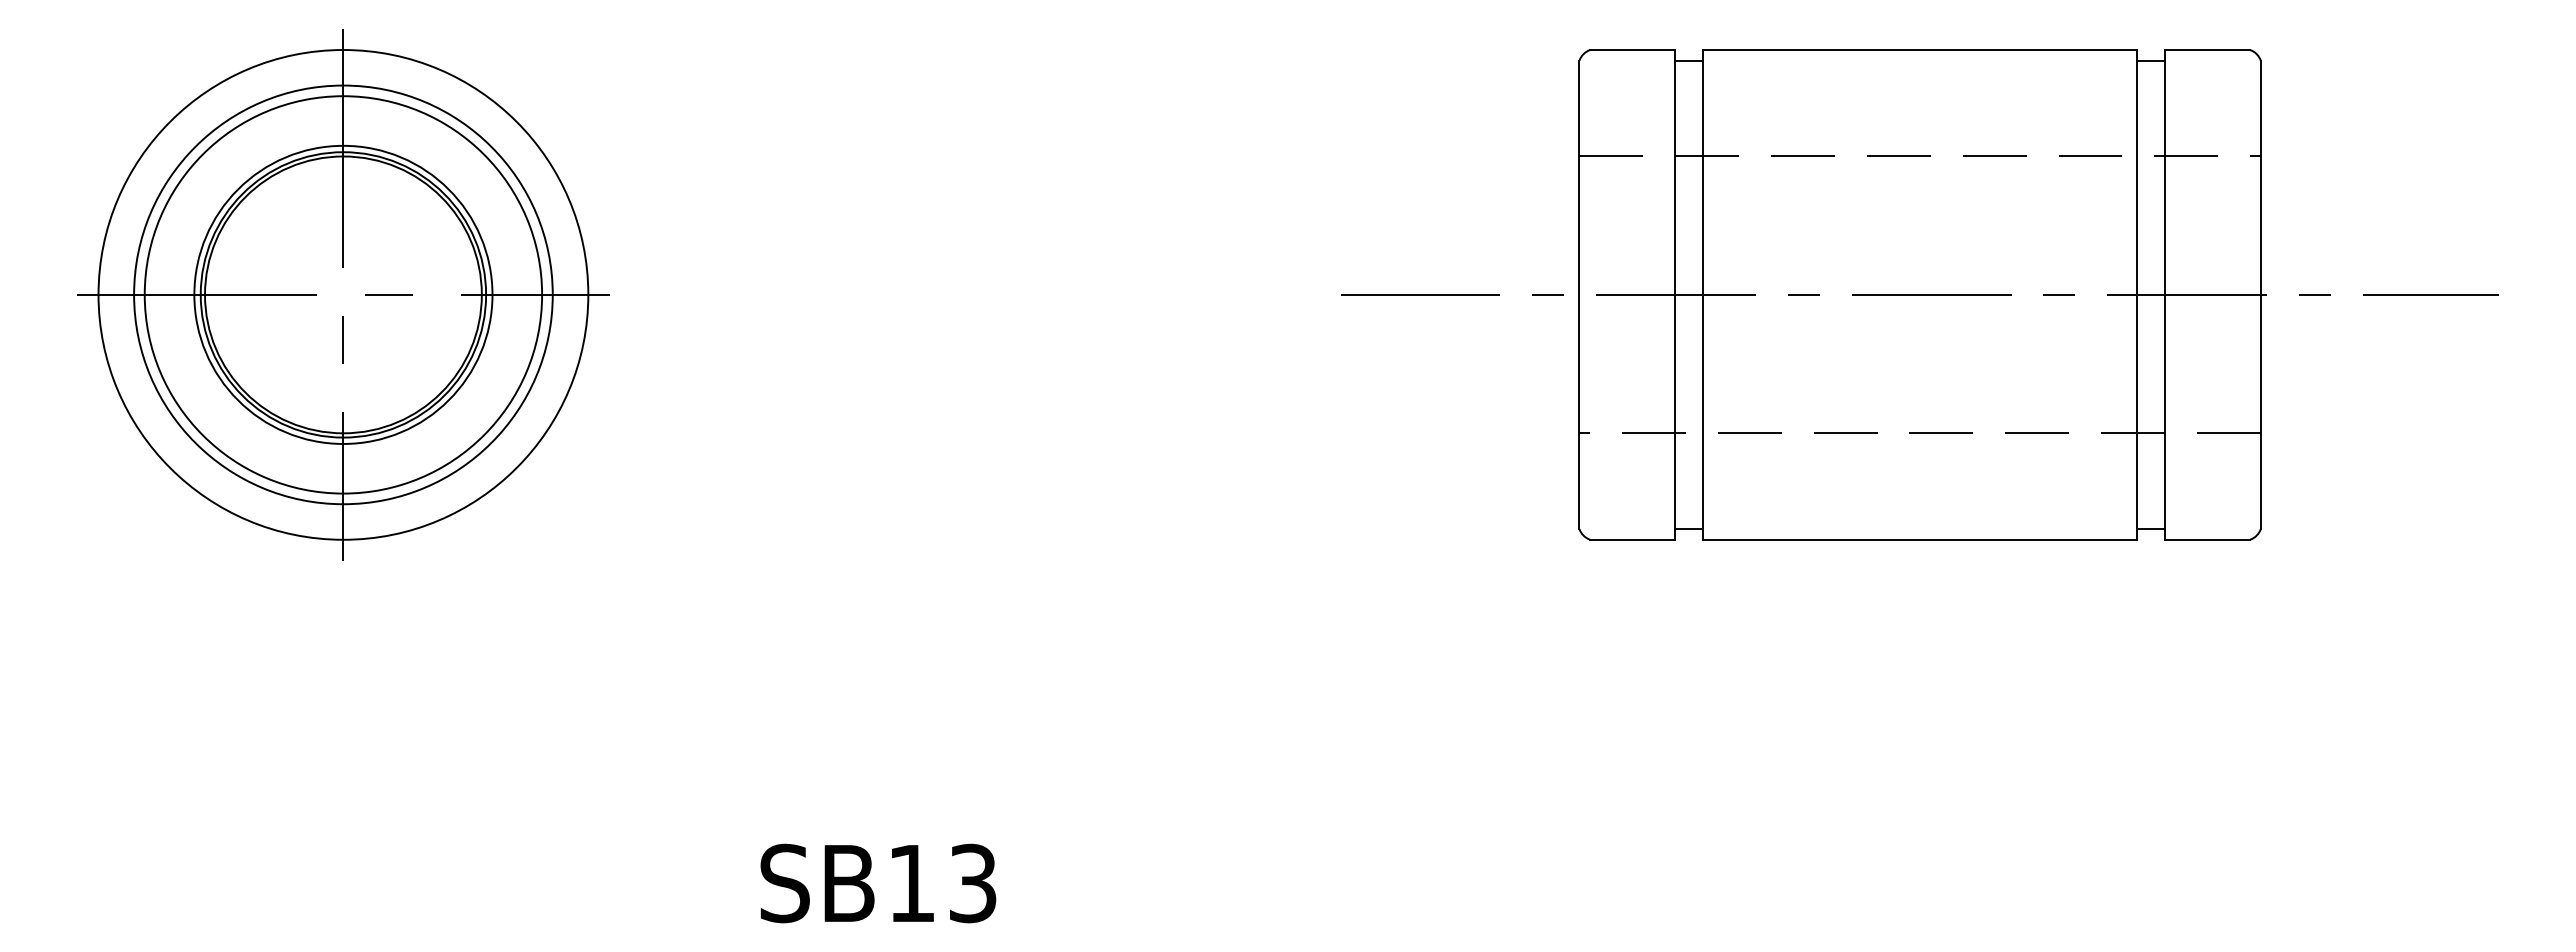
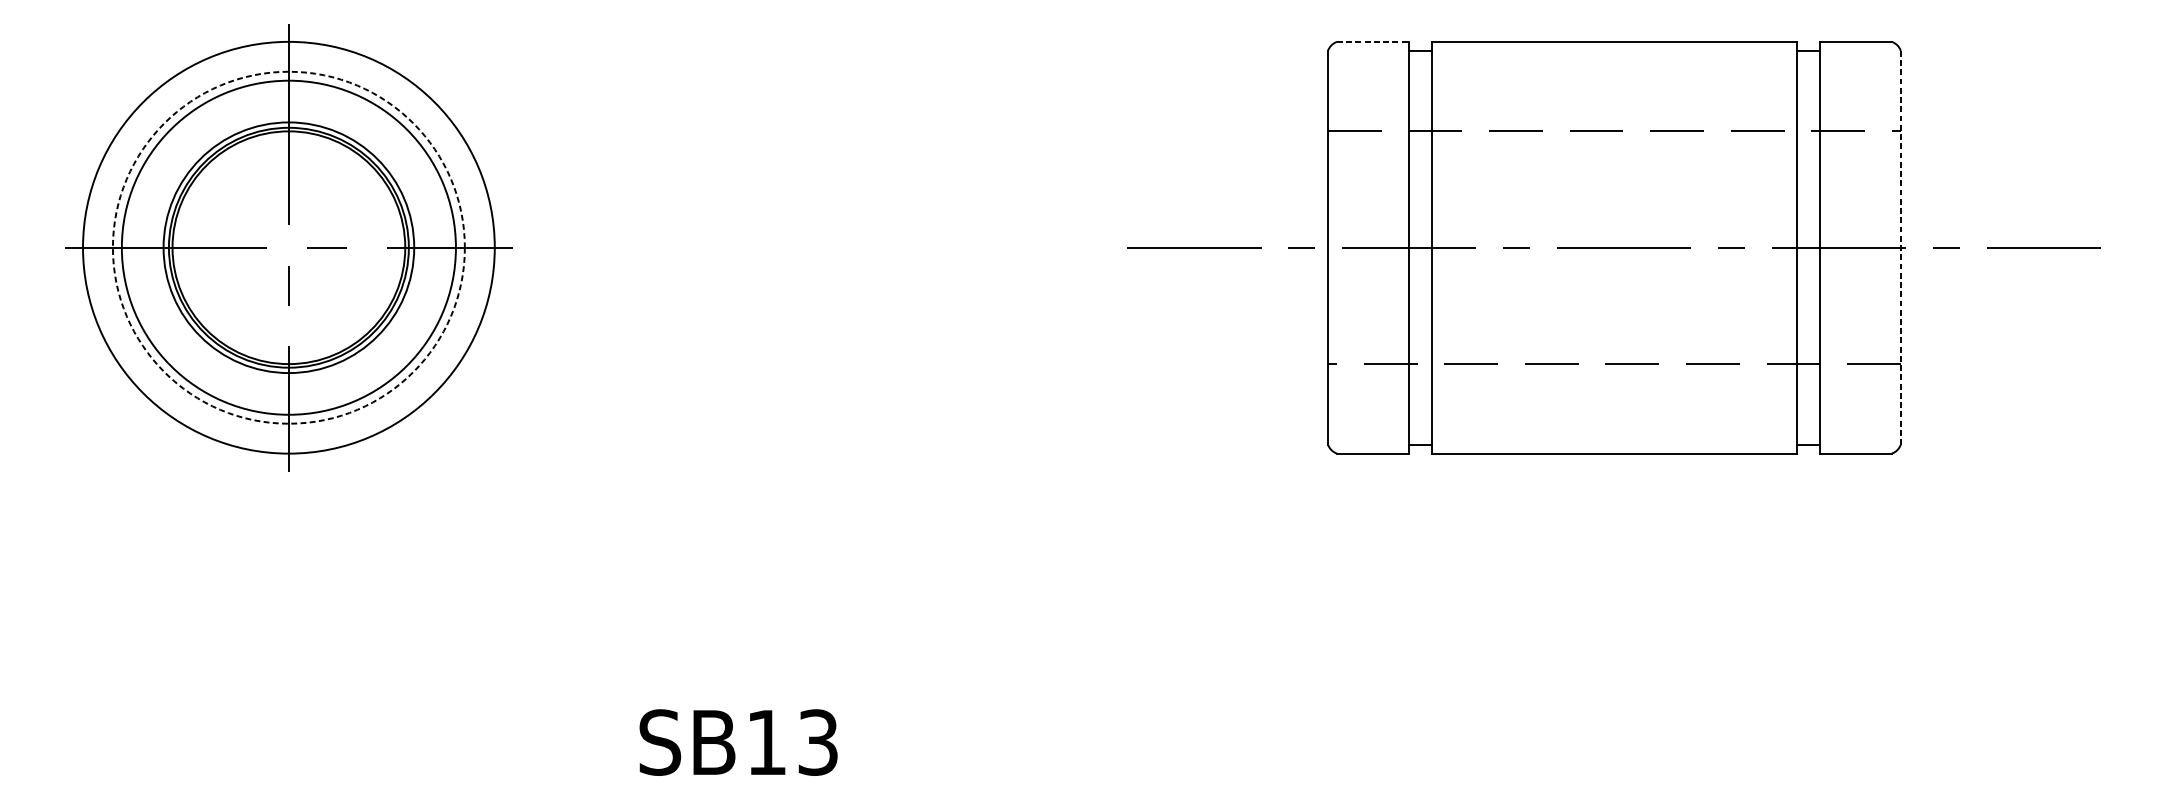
line: (1632, 50) -> (1372, 42), solid -> dashed
circle: (343, 294) -> (288, 247), solid -> dashed
line: (2260, 295) -> (1900, 248), solid -> dashed

